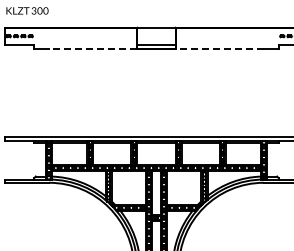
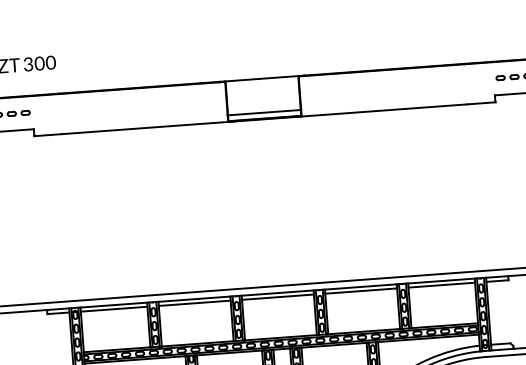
line: (92, 48) -> (144, 127), dashed -> solid
line: (219, 48) -> (383, 109), dashed -> solid

